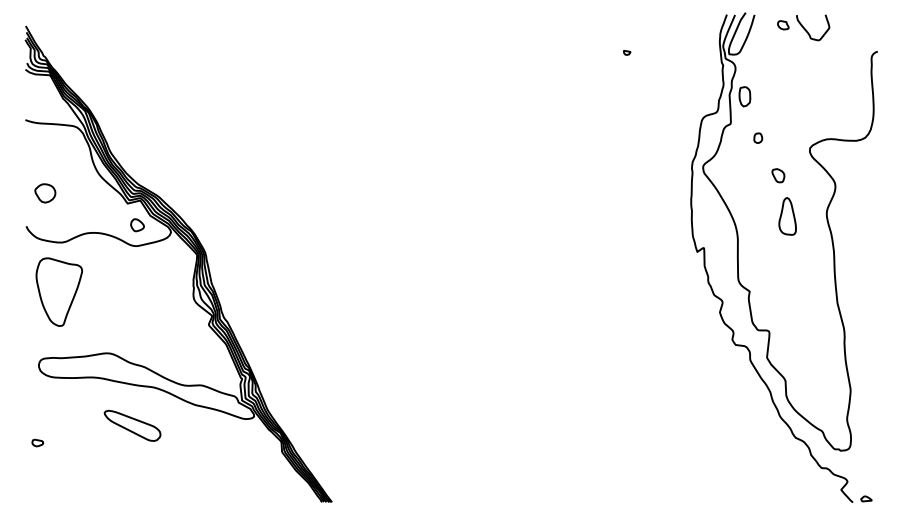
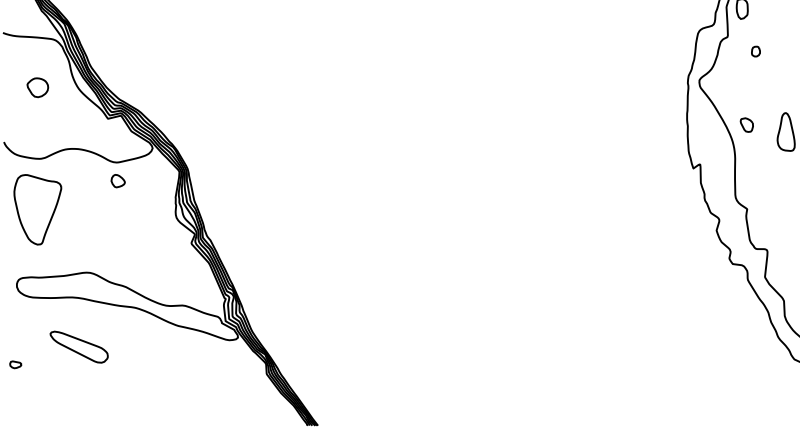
part: (778, 175) -> (746, 124), moved
part: (45, 193) -> (38, 87), moved
part: (137, 225) -> (118, 181), moved
part: (132, 425) -> (79, 346), moved

